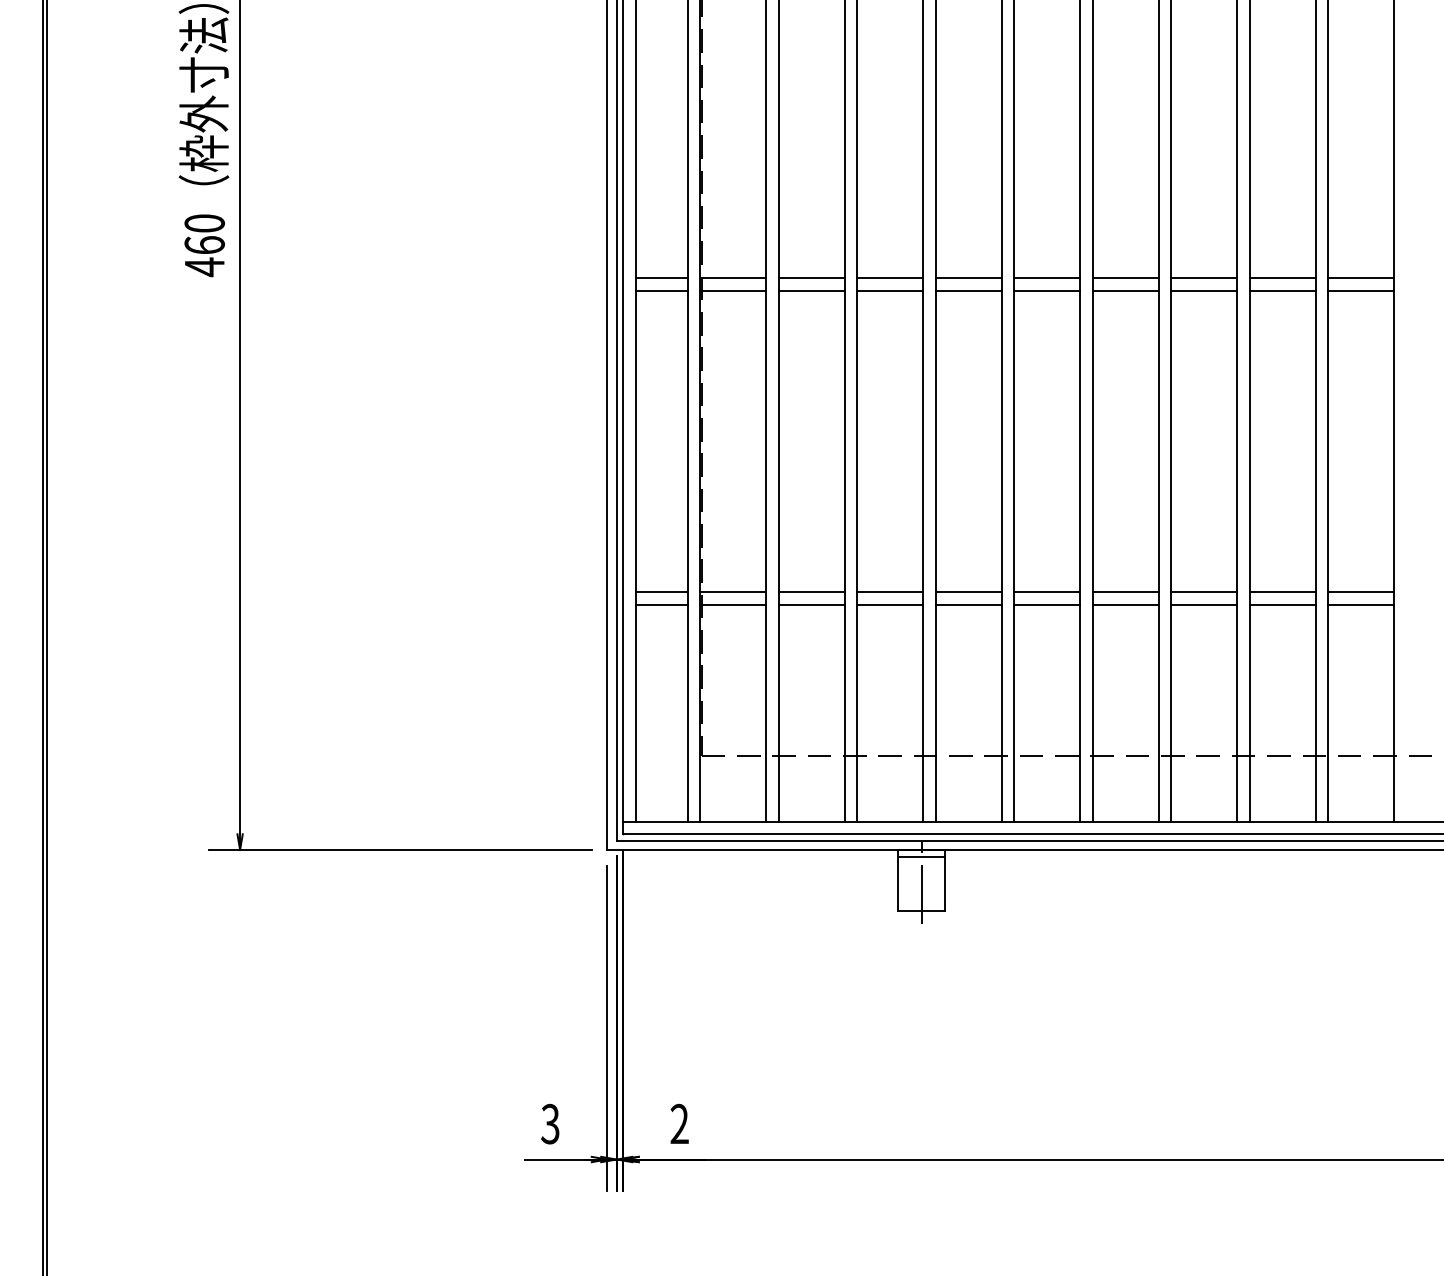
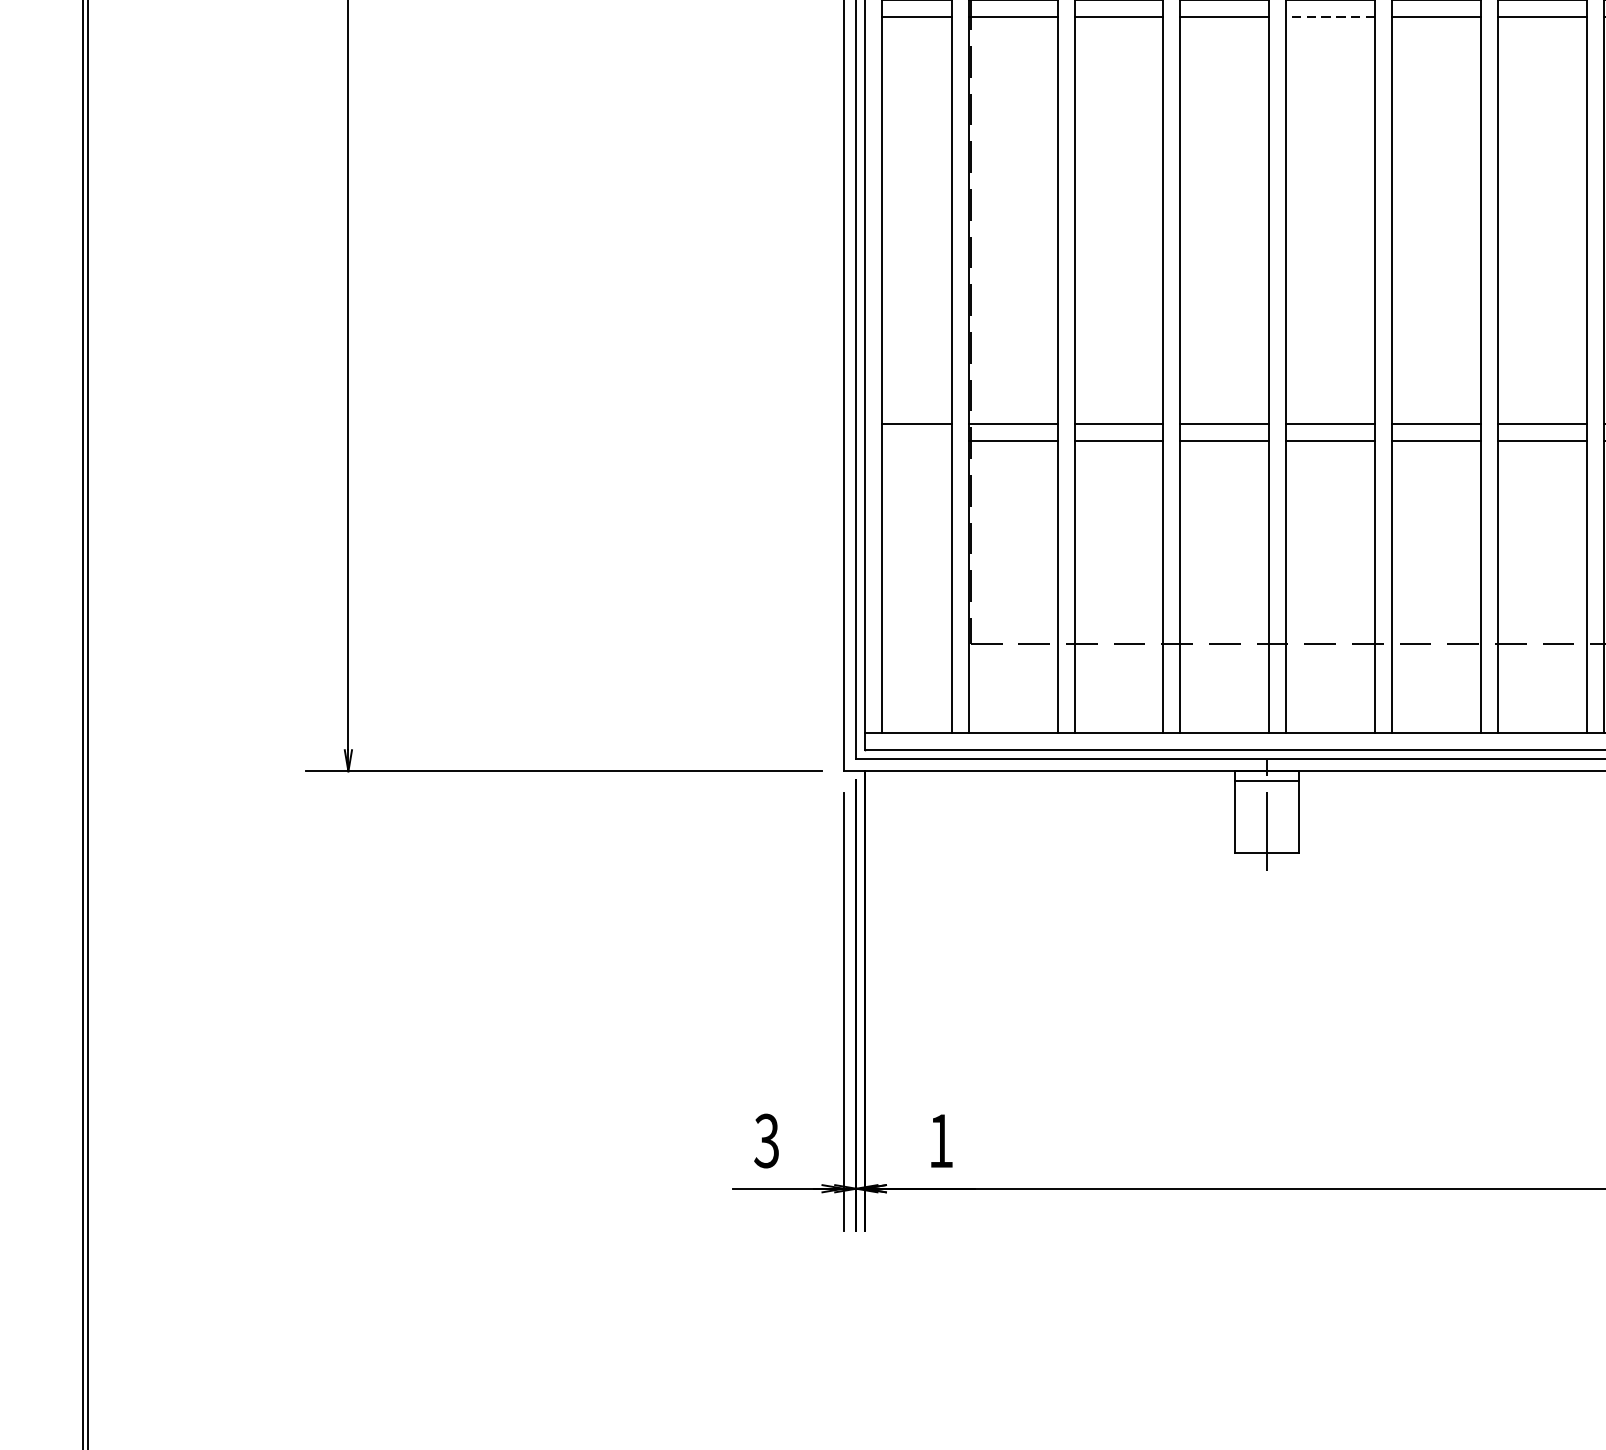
line: (968, 290) -> (1330, 17), solid -> dashed
line: (661, 604) -> (916, 440), removed
text: (679, 1123) -> (940, 1140), 2 -> 1

